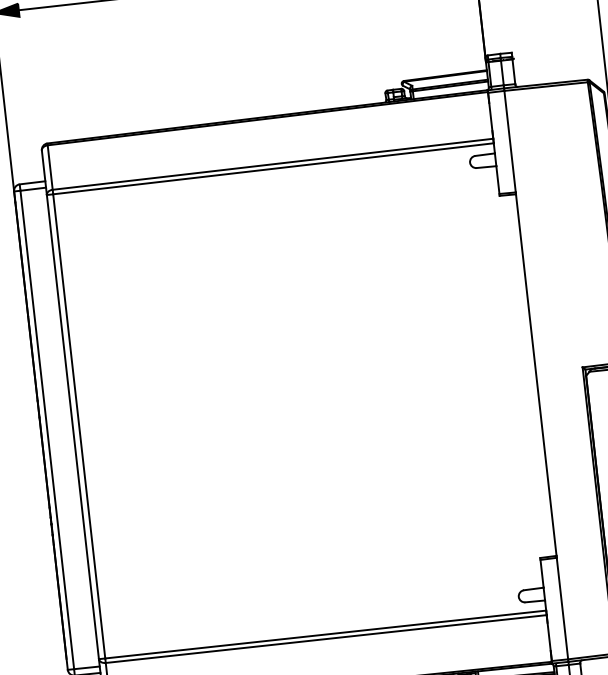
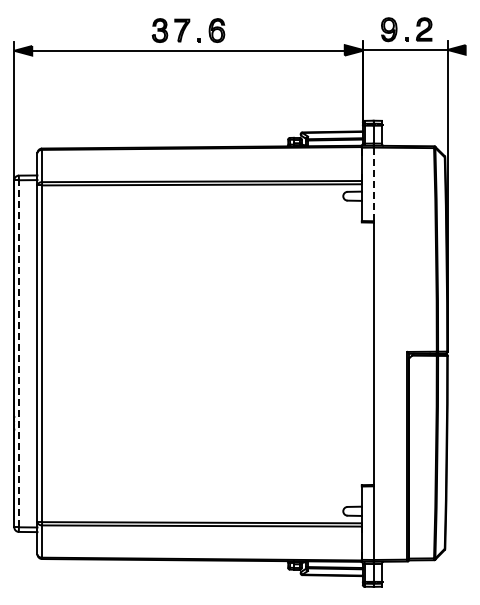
line: (509, 141) -> (373, 184), solid -> dashed
line: (46, 429) -> (18, 353), solid -> dashed

